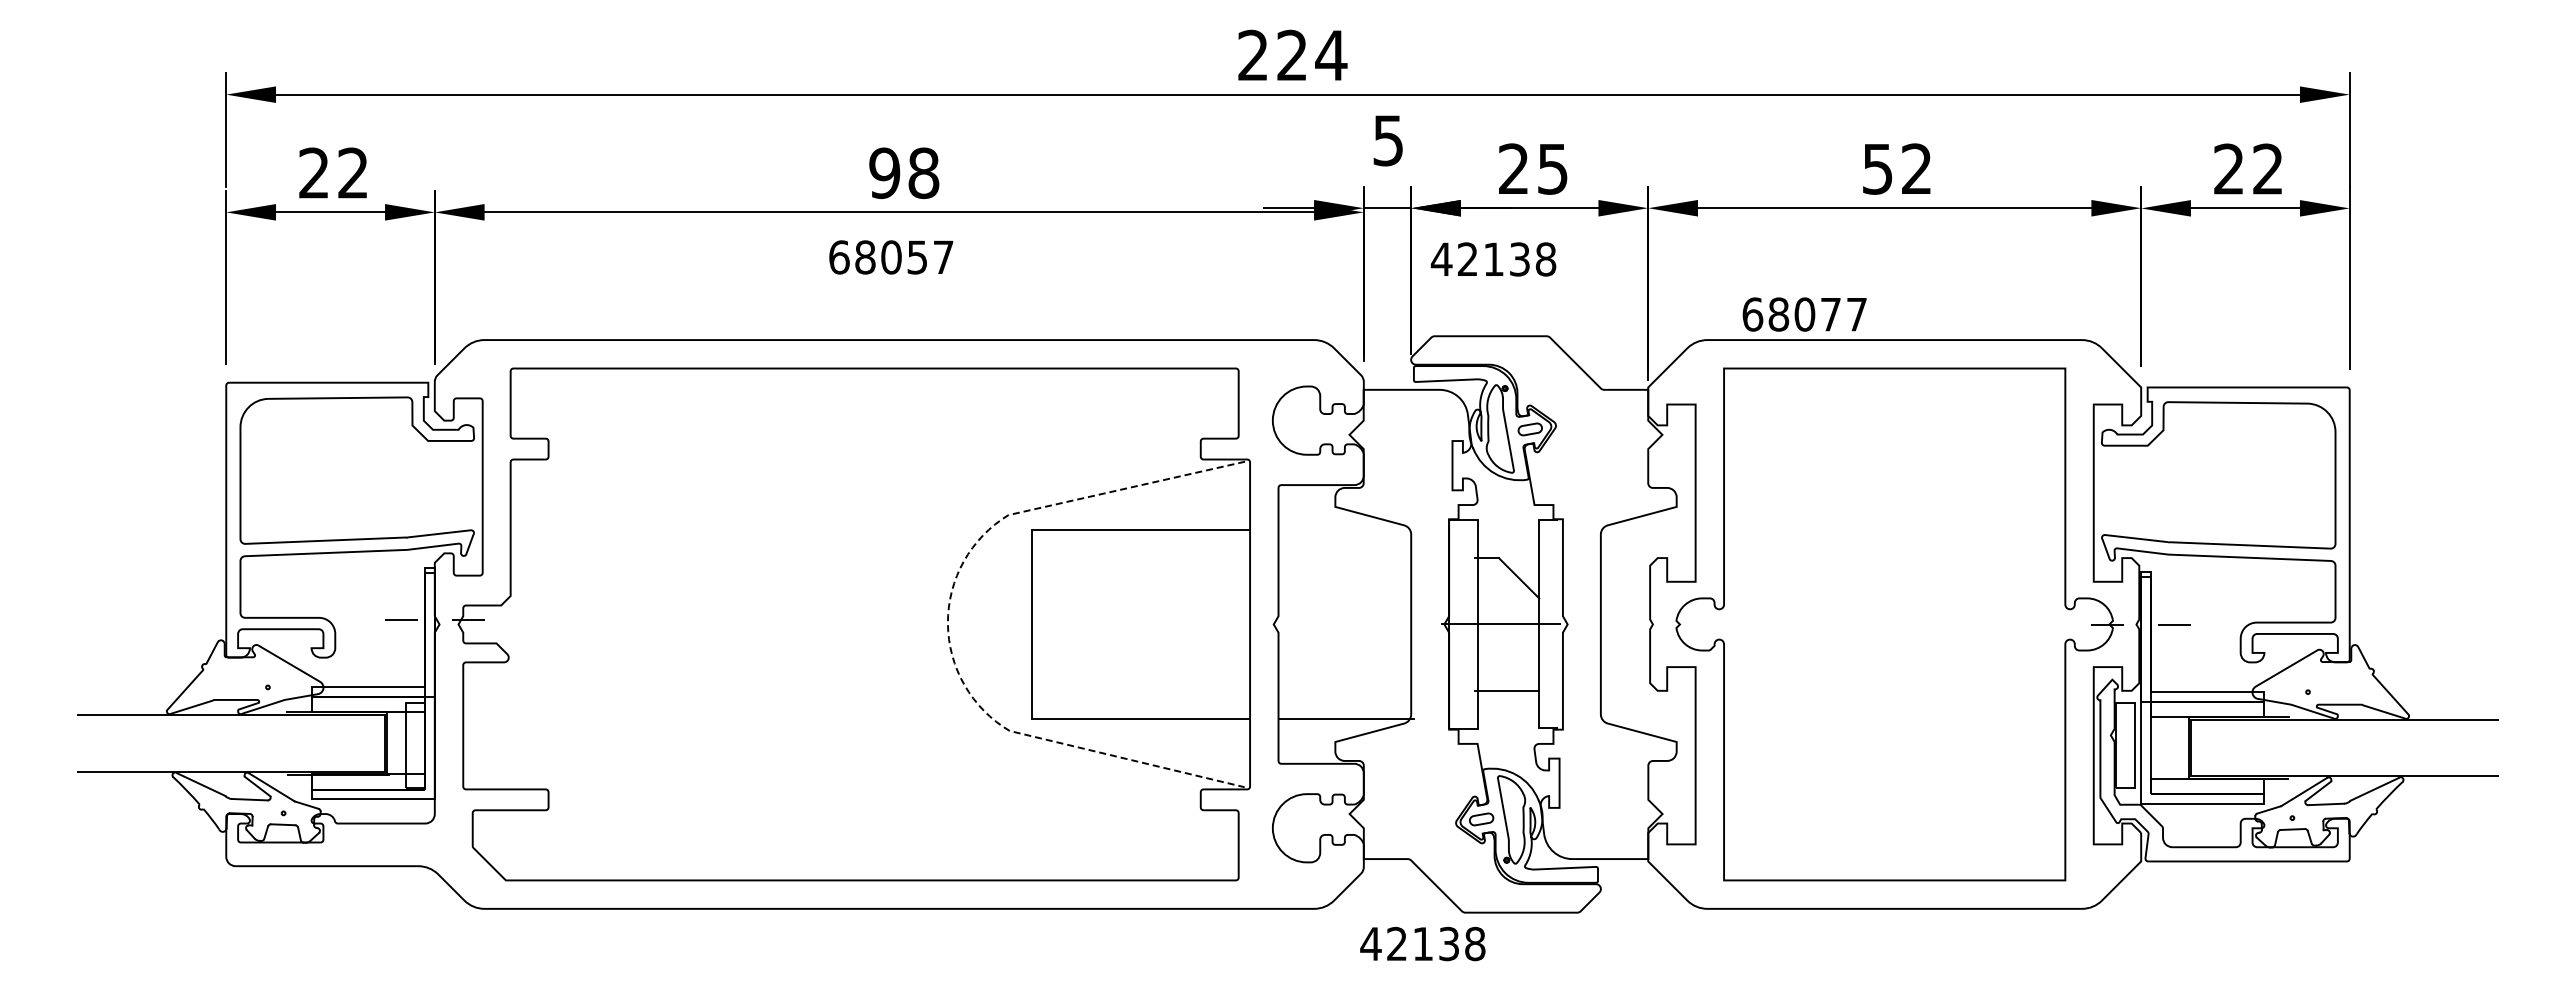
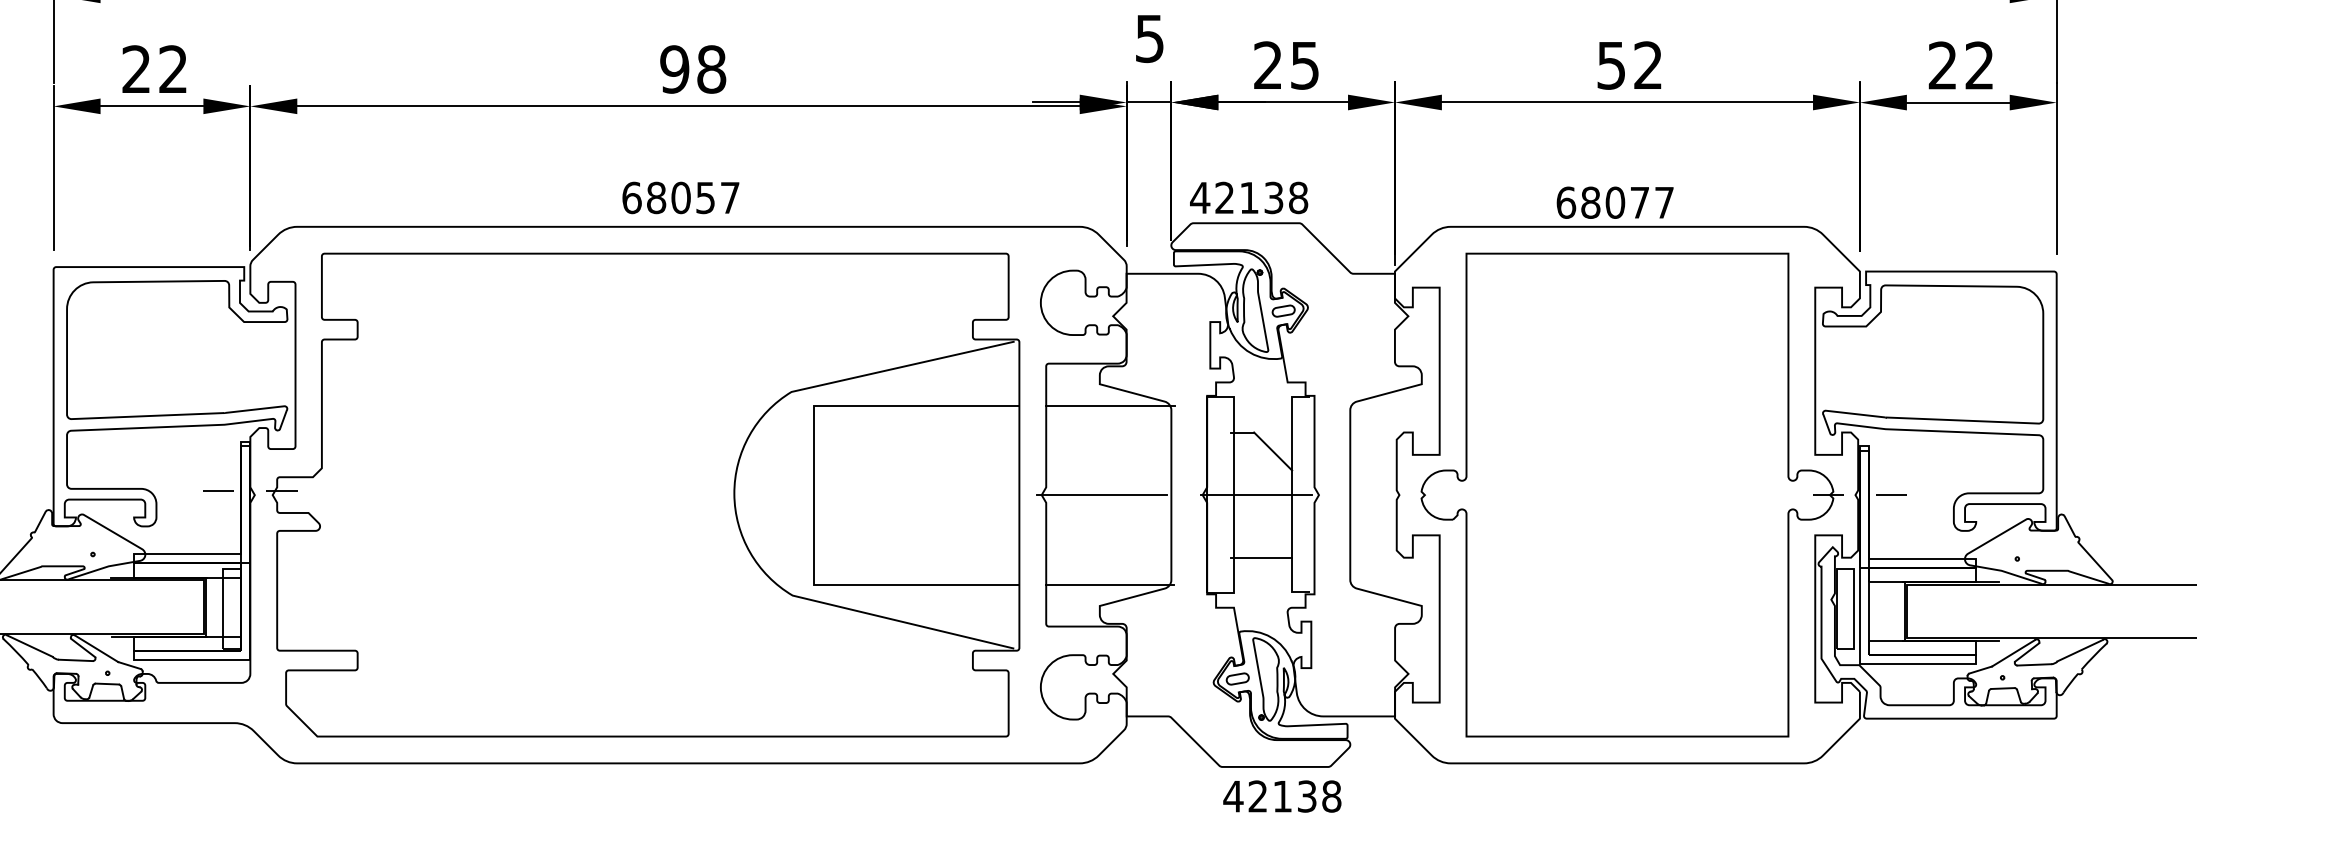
text: (891, 257) -> (681, 198), moved
text: (1493, 259) -> (1249, 198), moved
text: (1804, 314) -> (1615, 202), moved
line: (1346, 529) -> (1110, 405), added
line: (947, 623) -> (733, 494), dashed -> solid
line: (1337, 624) -> (1101, 495), added
text: (1422, 943) -> (1282, 796), moved

